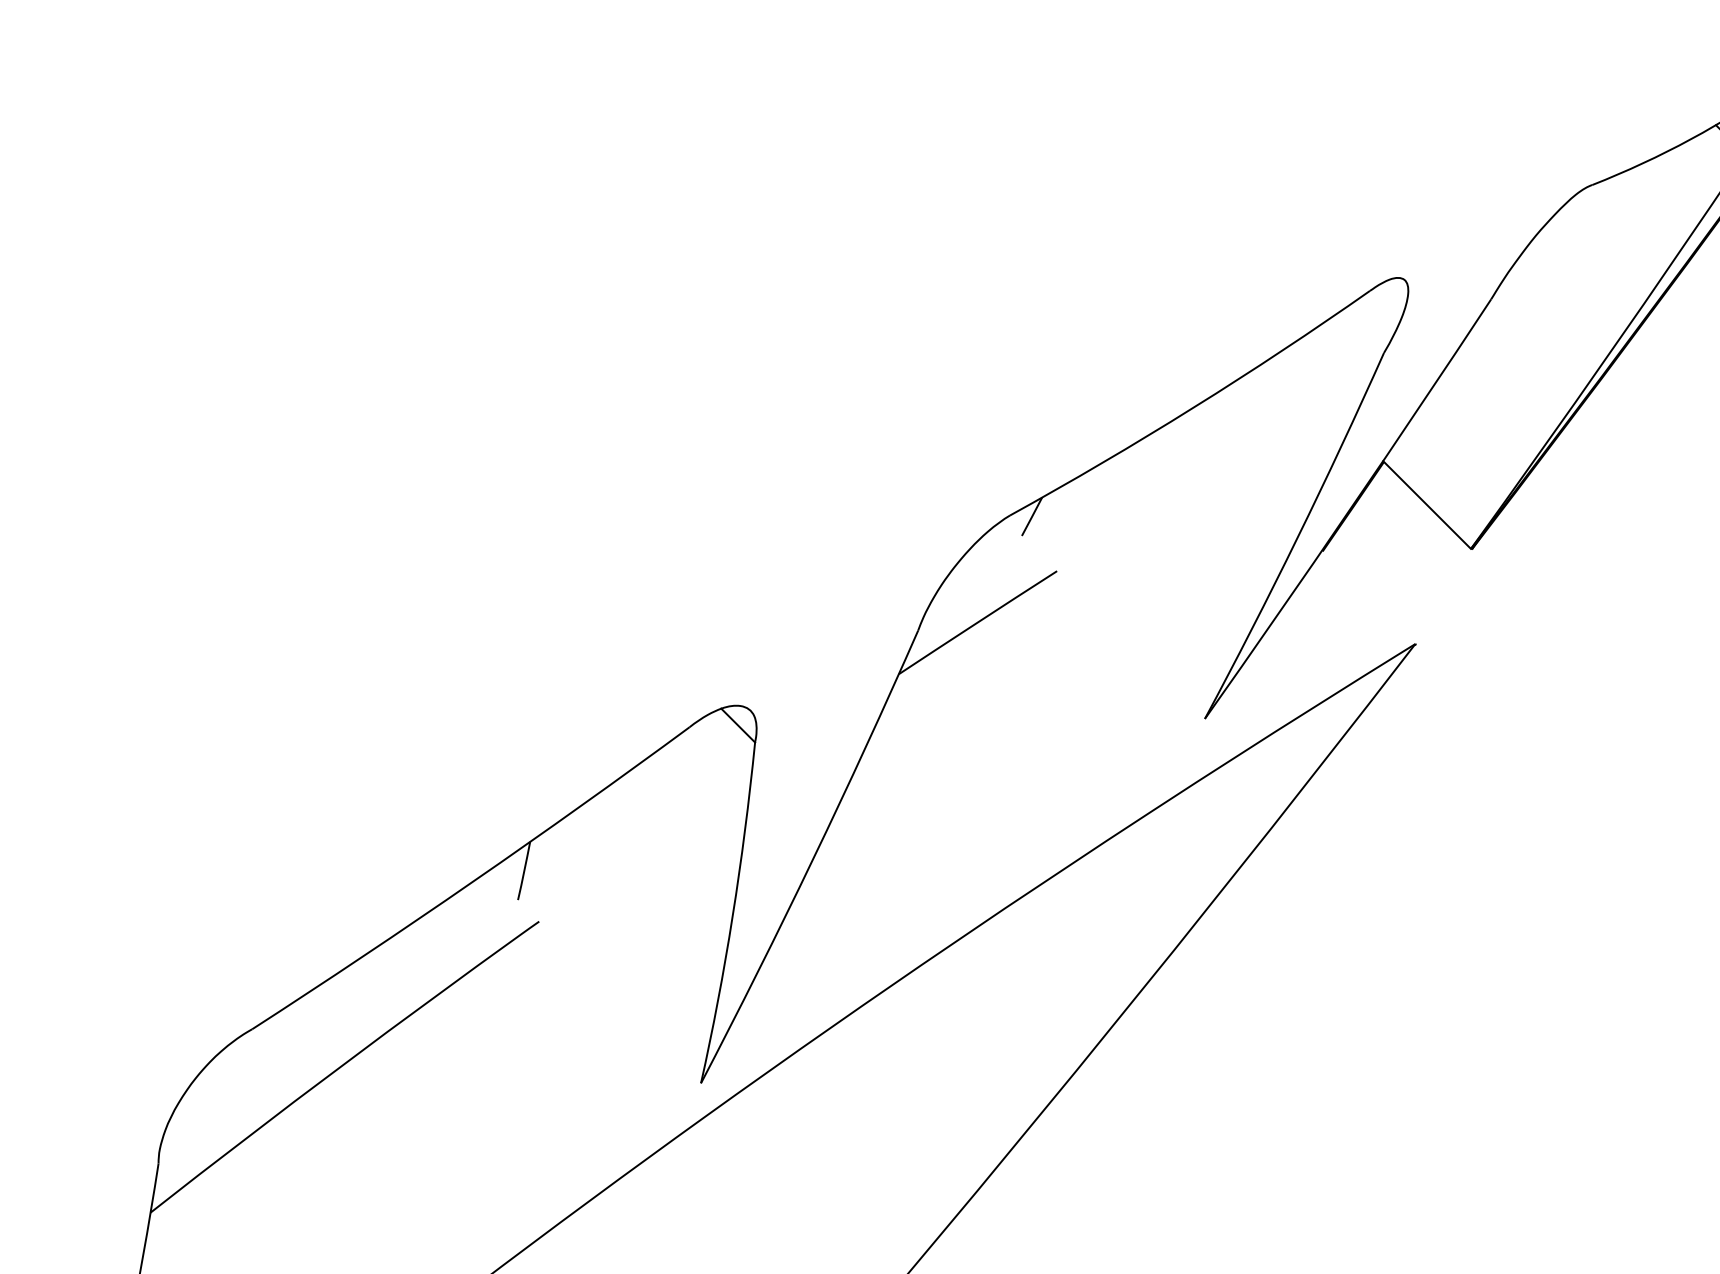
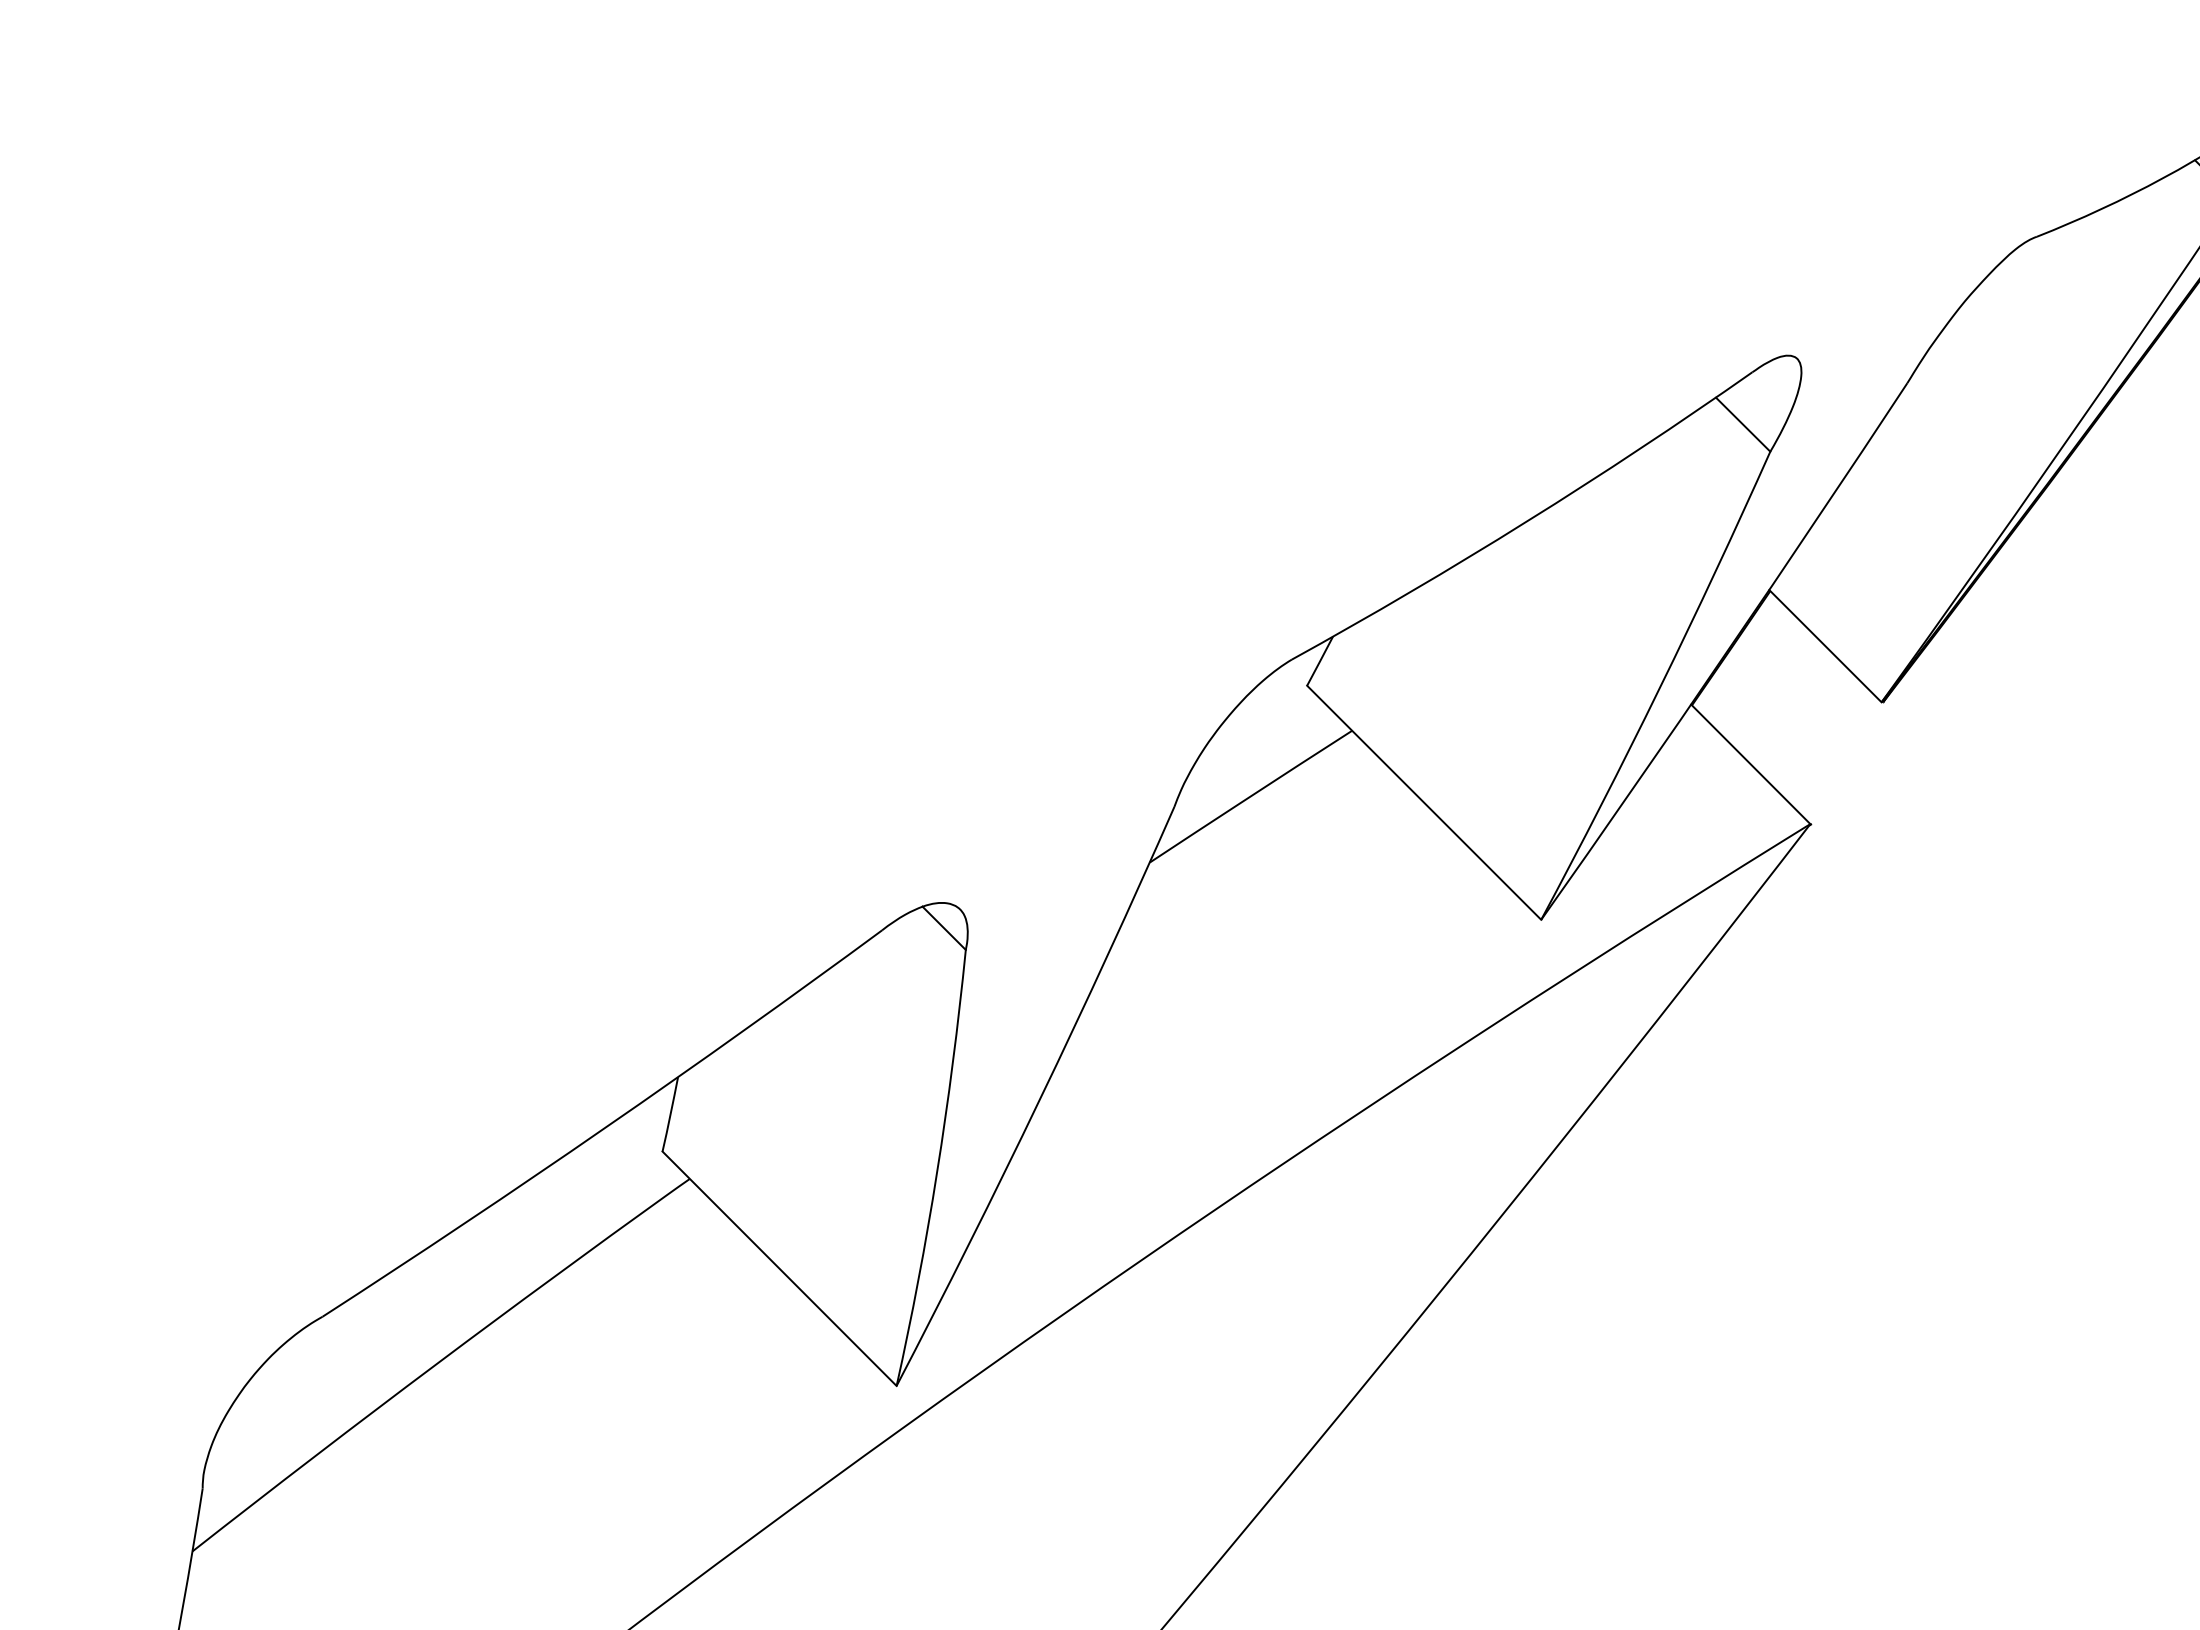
line: (1363, 331) -> (1743, 424), added
line: (1368, 597) -> (1750, 764), added
line: (1113, 627) -> (1424, 802), added
line: (609, 991) -> (779, 1268), added

